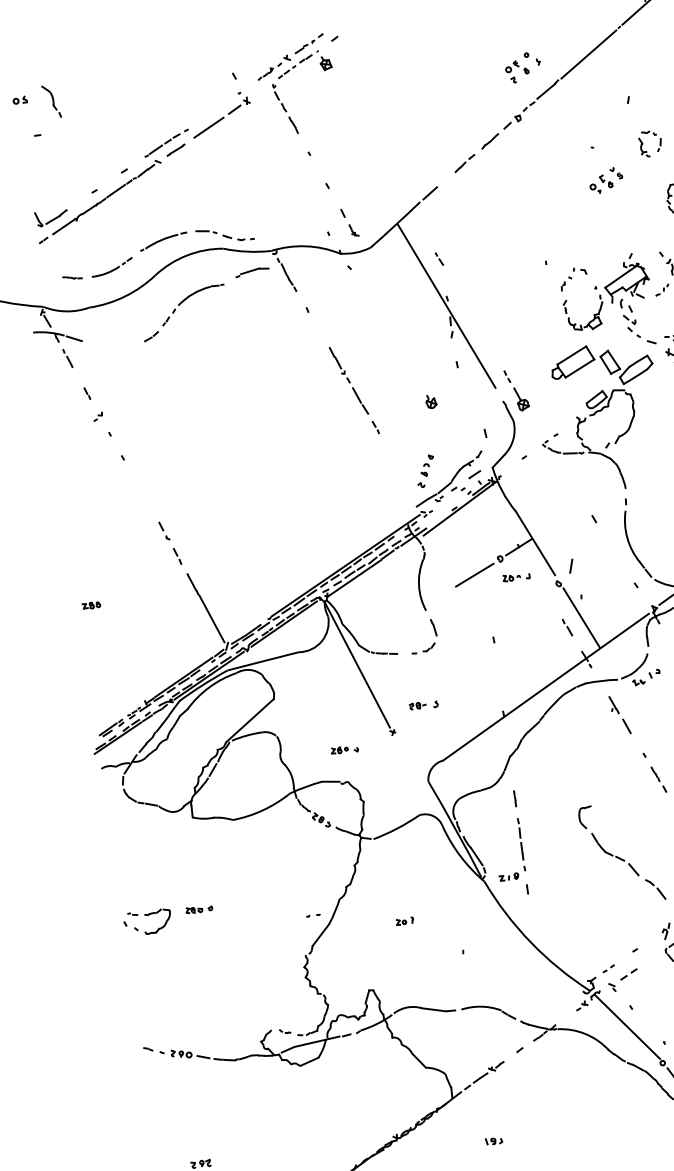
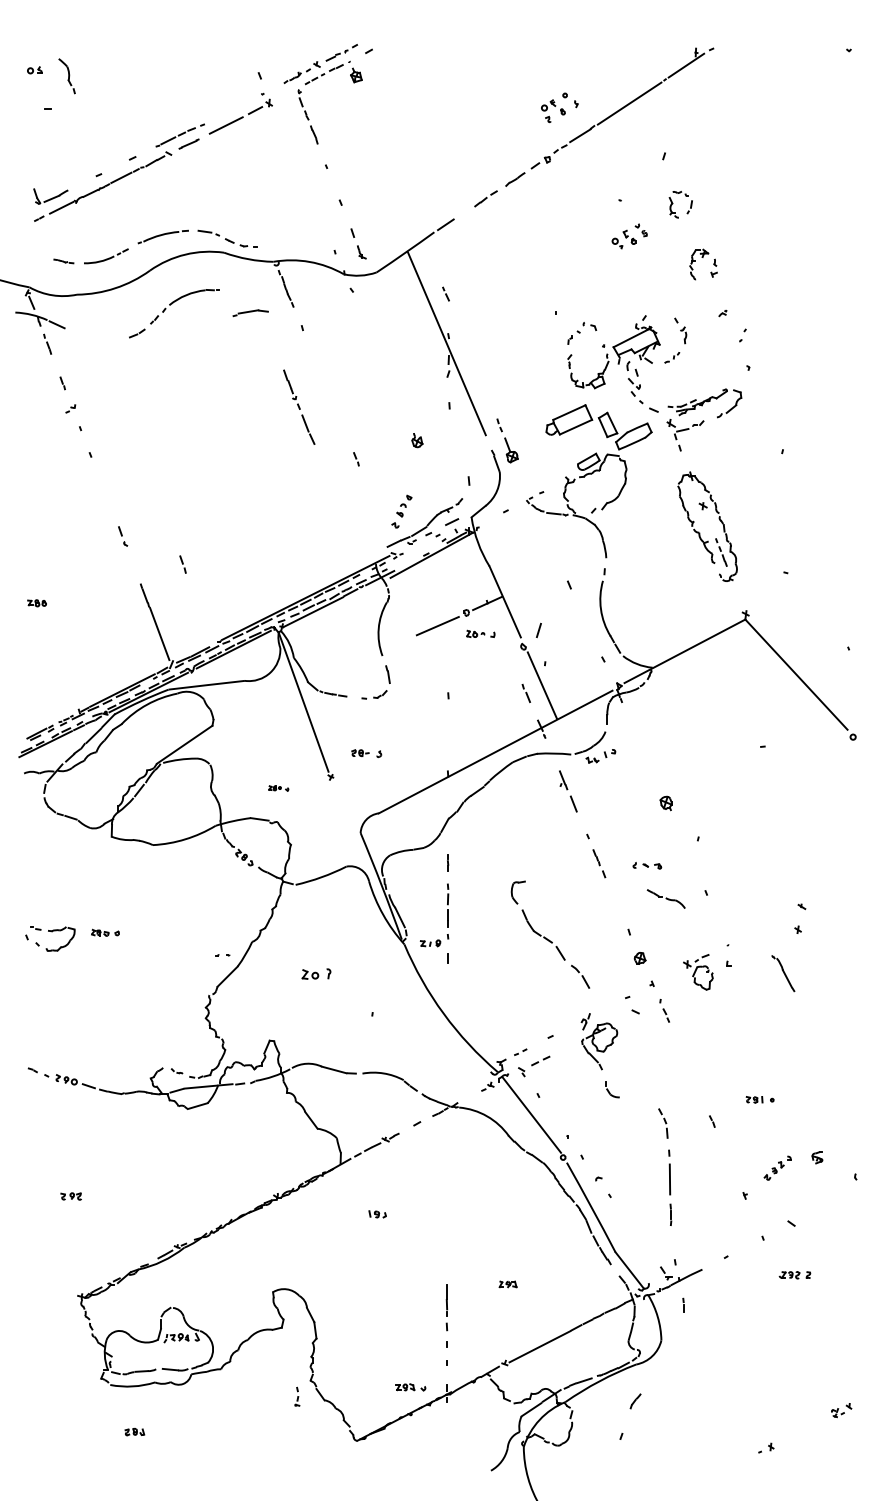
part: (252, 272) -> (250, 313), moved
part: (349, 380) -> (299, 406), moved
line: (177, 556) -> (182, 564), moved
part: (344, 749) -> (278, 788), size x0.7
part: (404, 921) -> (316, 974), size x1.6

